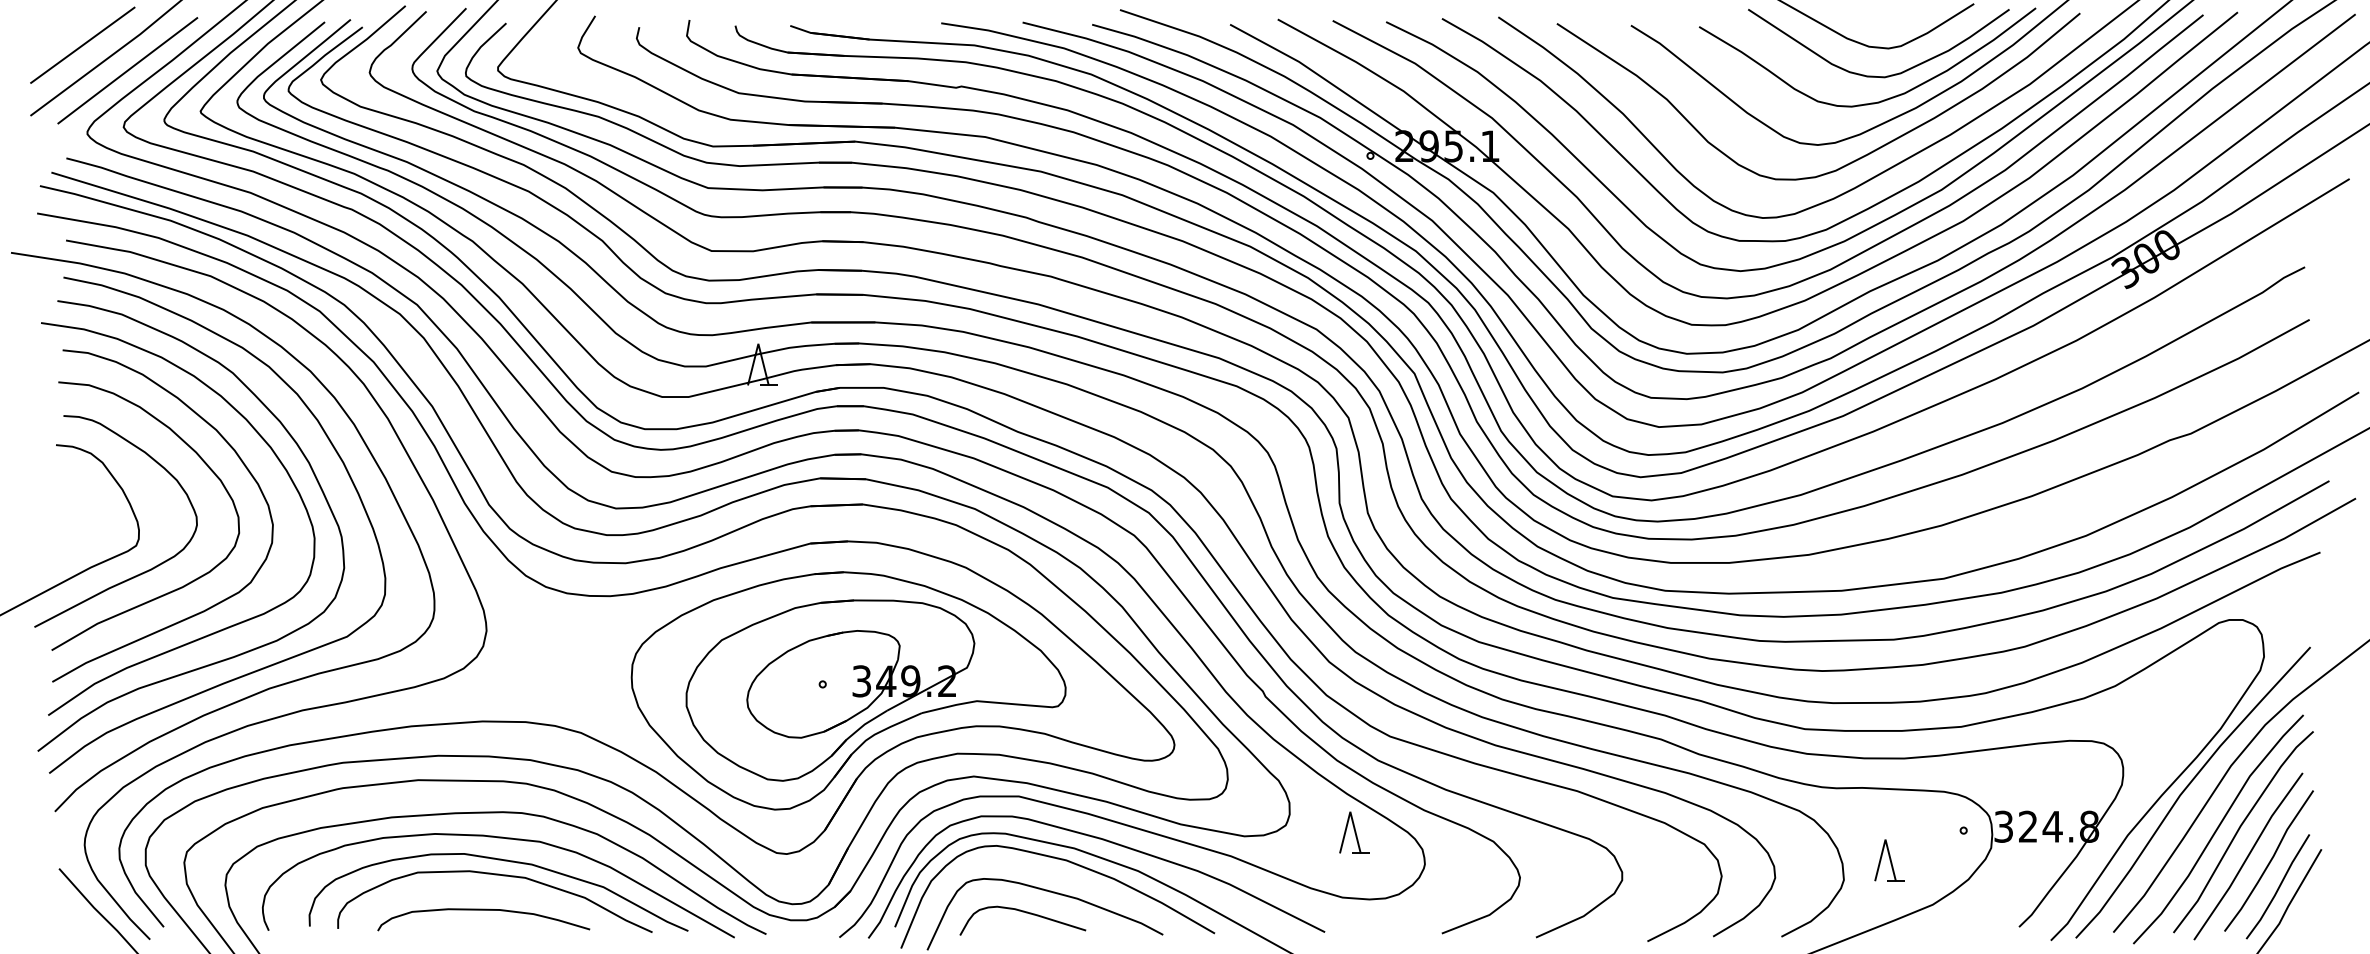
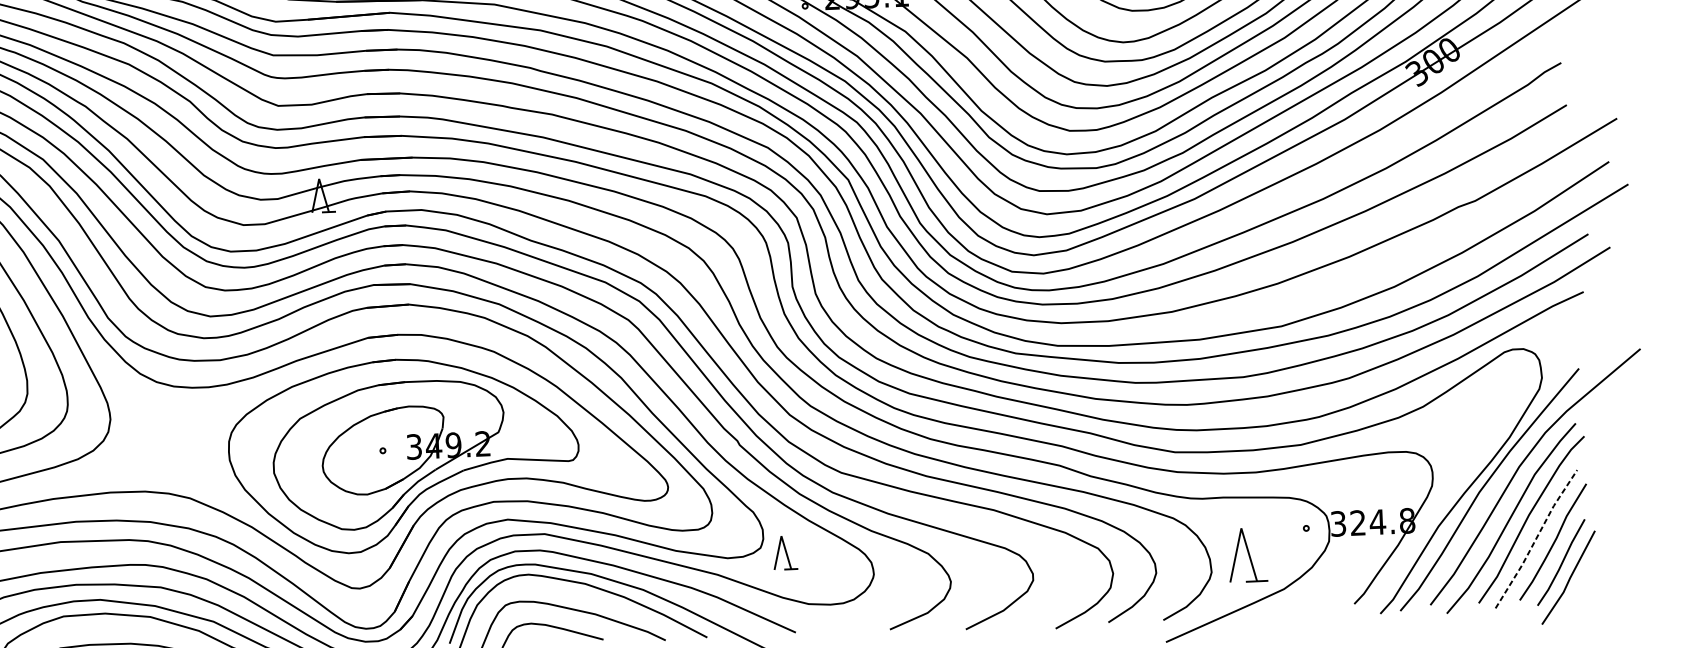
part: (1354, 832) -> (785, 552), moved
line: (2248, 856) -> (1536, 539), solid -> dashed
part: (1889, 860) -> (1247, 555), size x1.6

